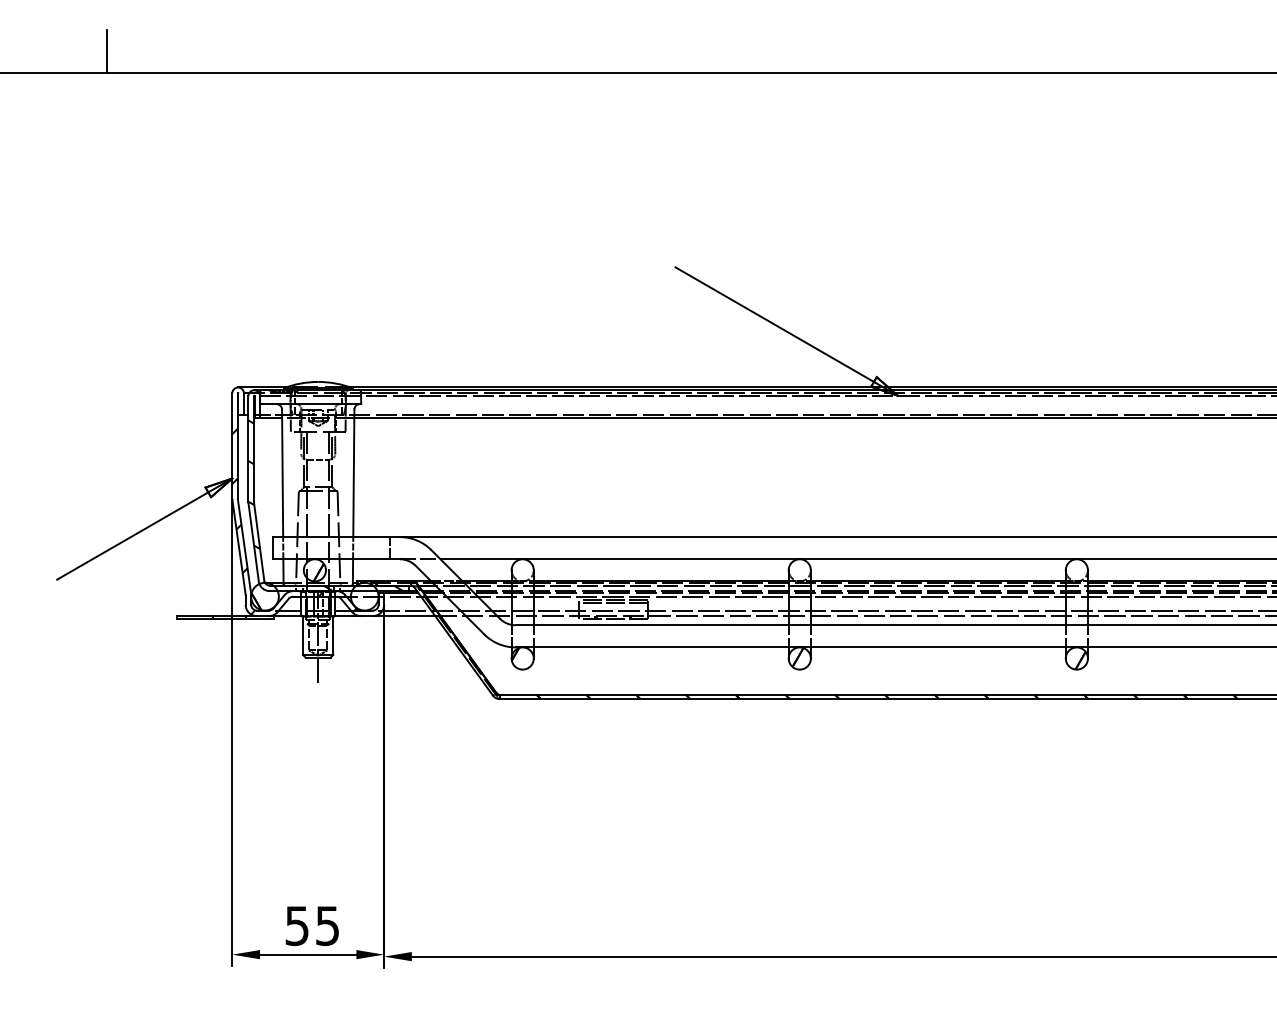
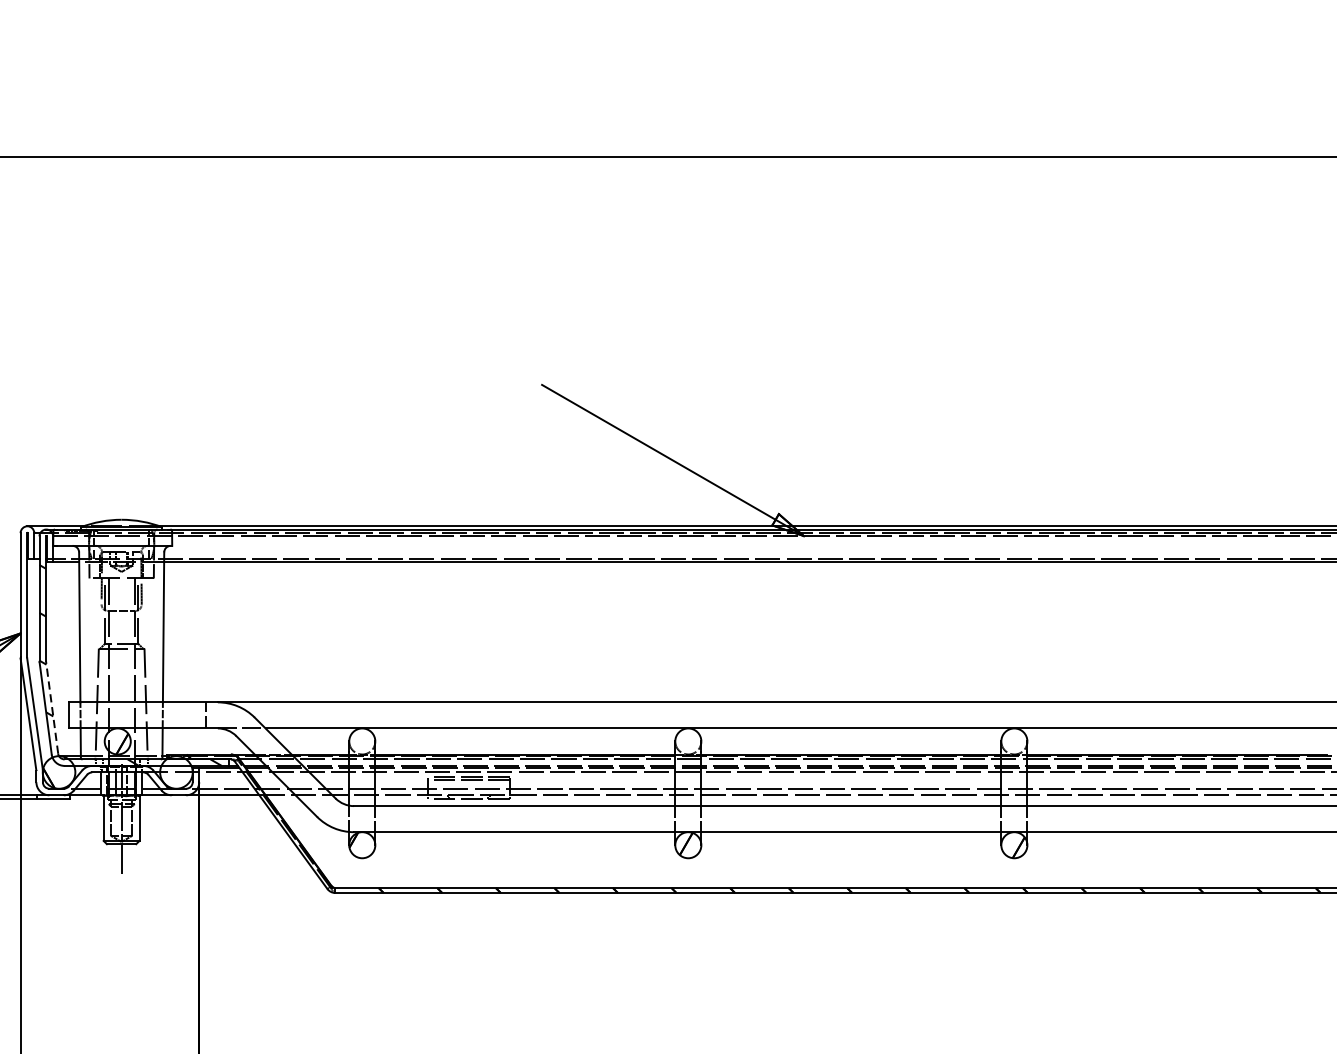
hatch: (294, 521) -> (93, 683), removed
line: (259, 541) -> (52, 707), solid -> dashed

